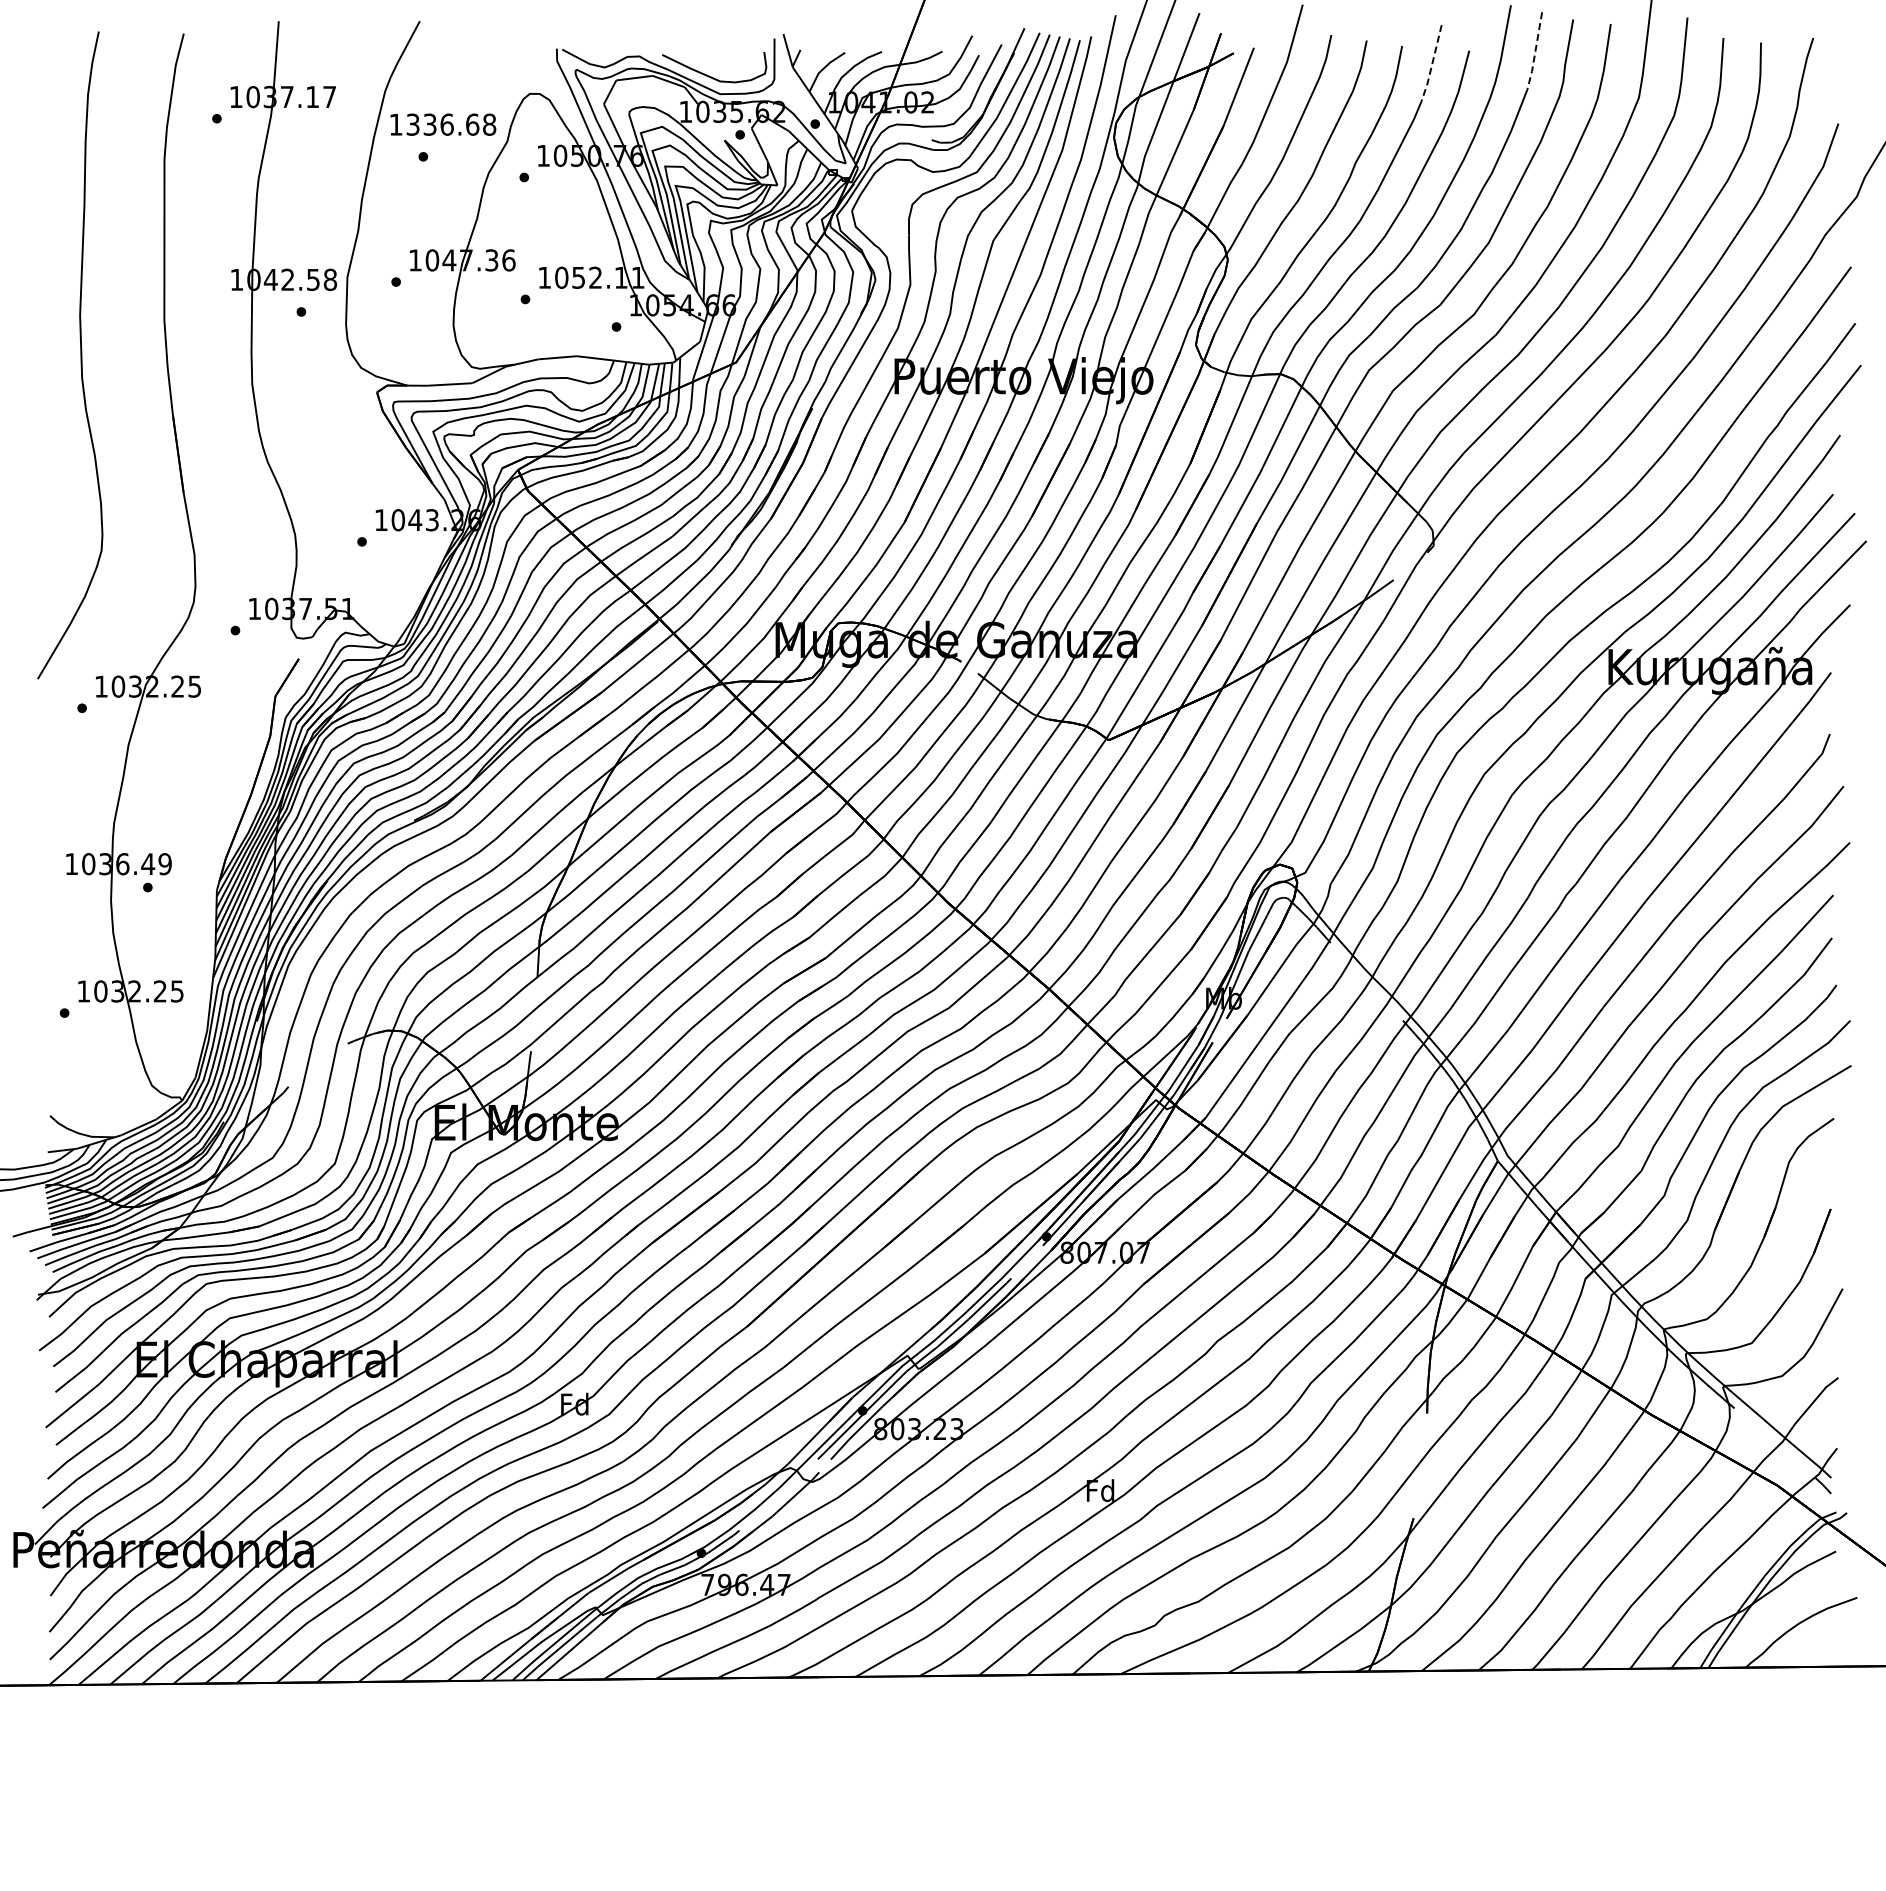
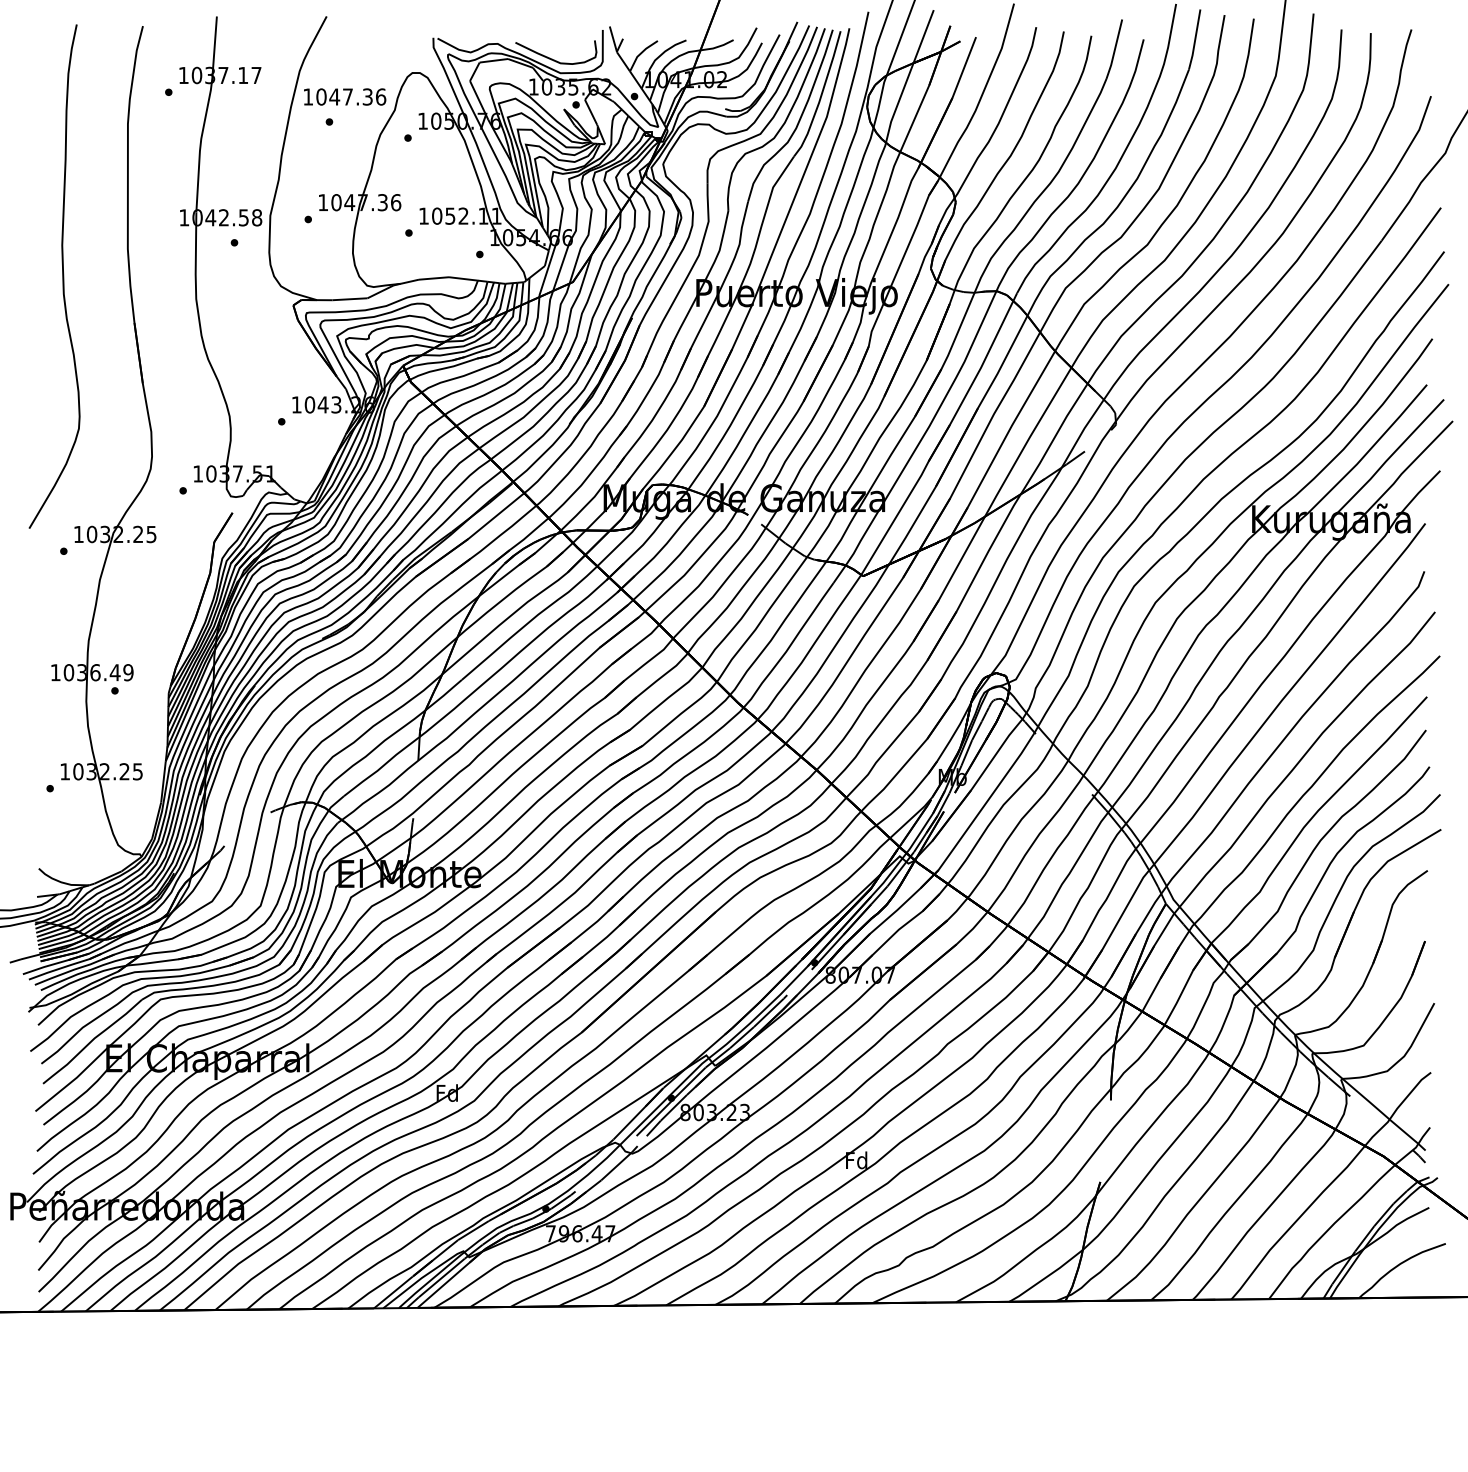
line: (1535, 51) -> (1195, 40), dashed -> solid
line: (1432, 64) -> (1115, 50), dashed -> solid
text: (451, 124) -> (351, 96), 1336.68 -> 1047.36

